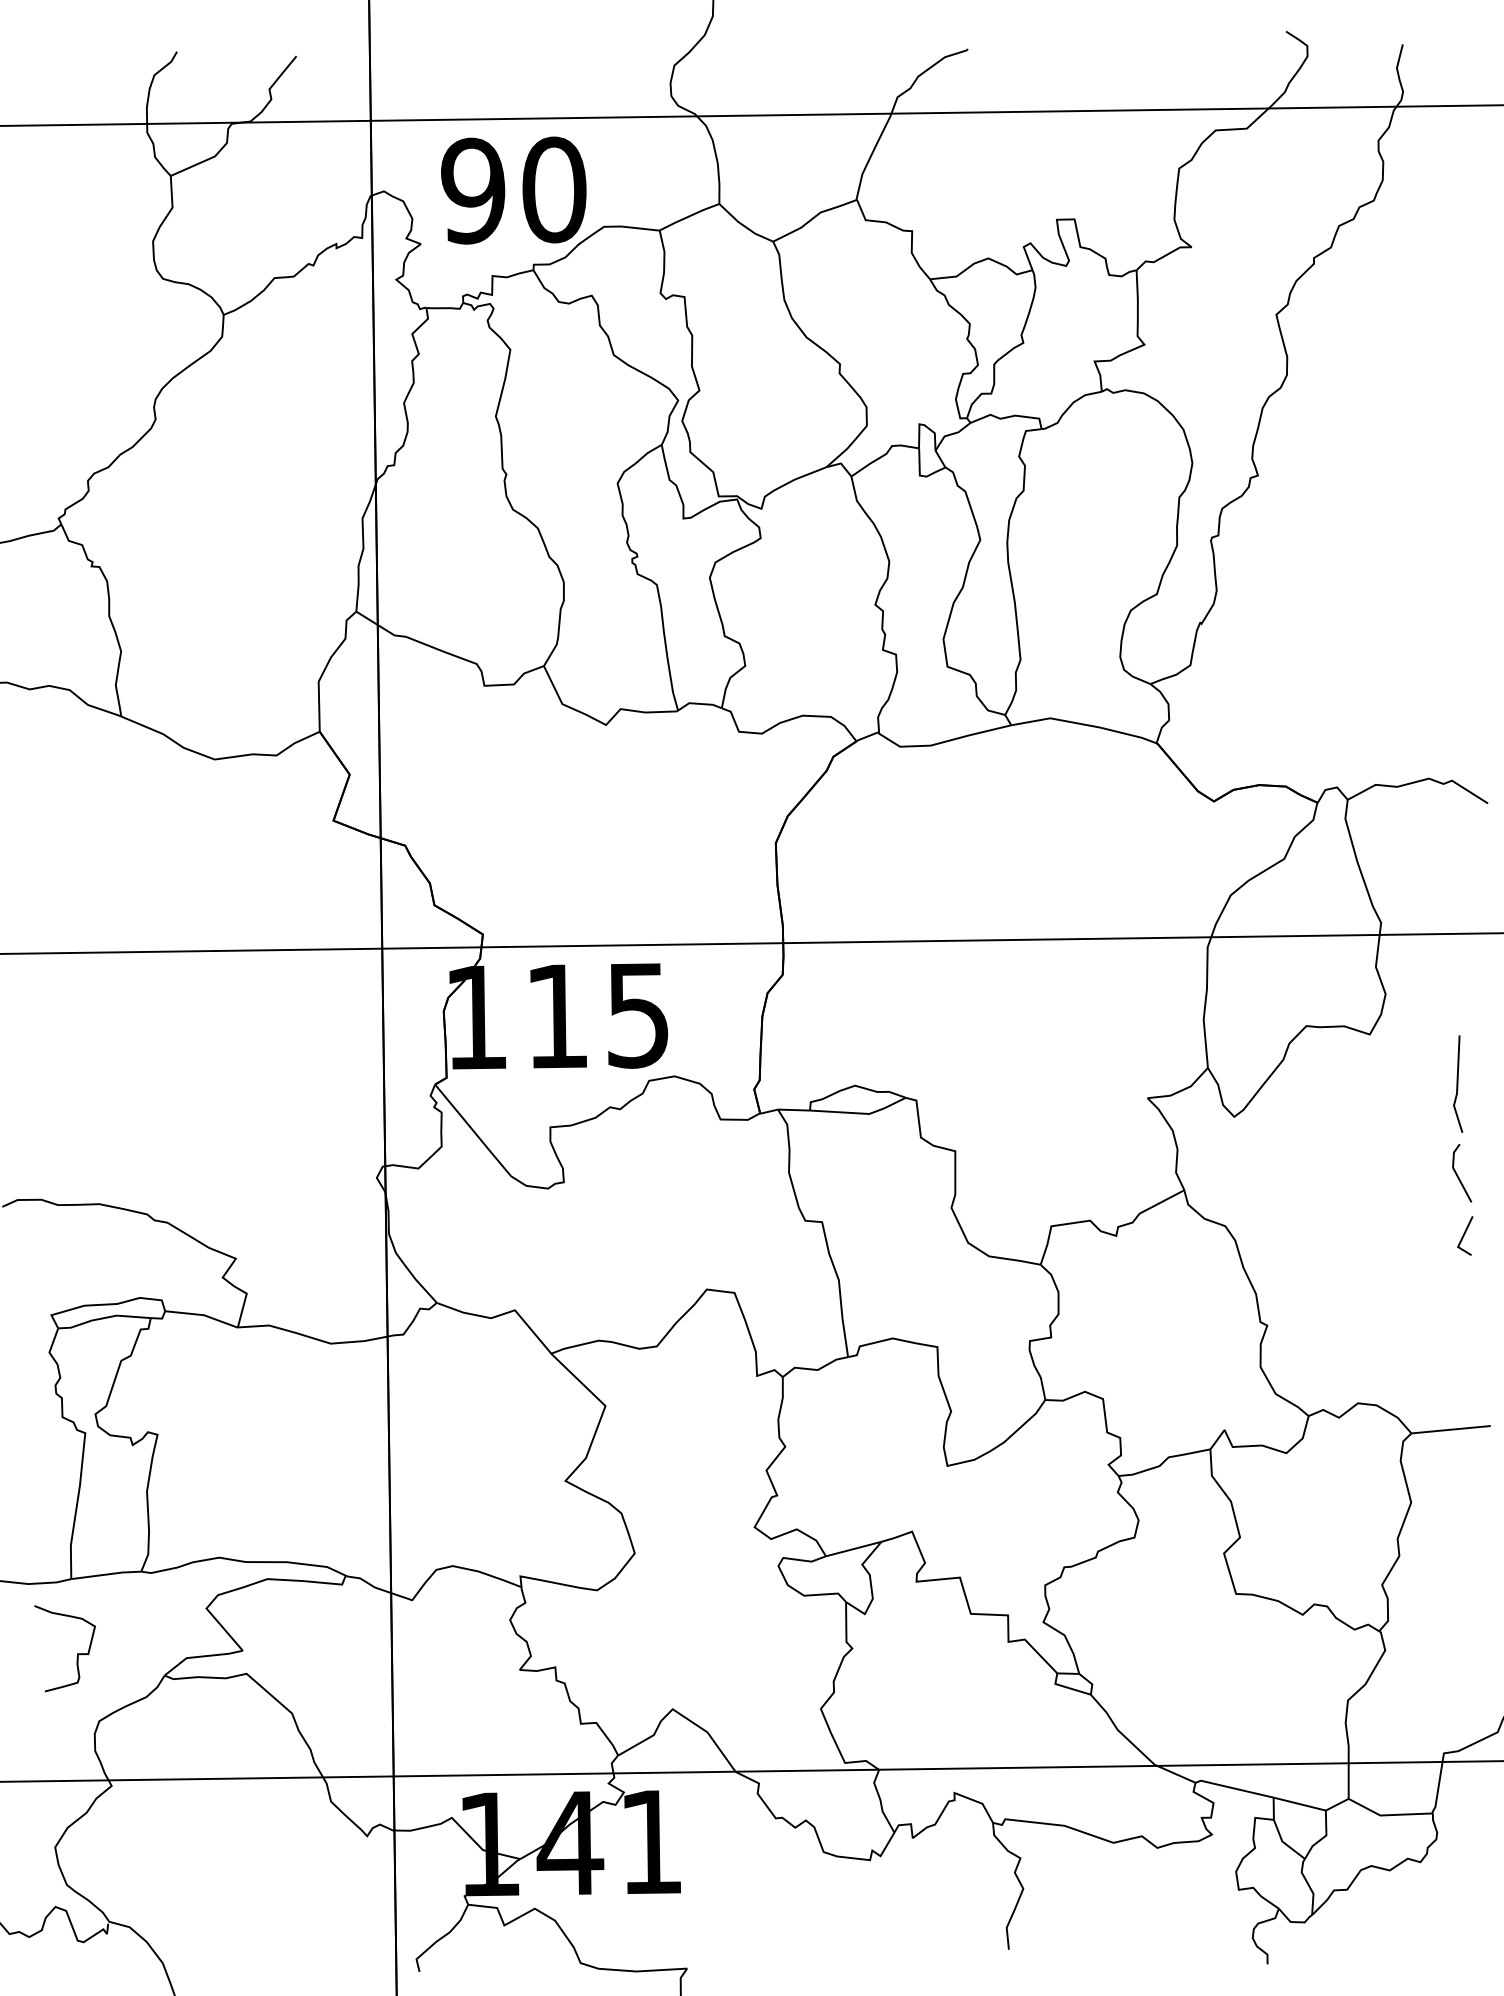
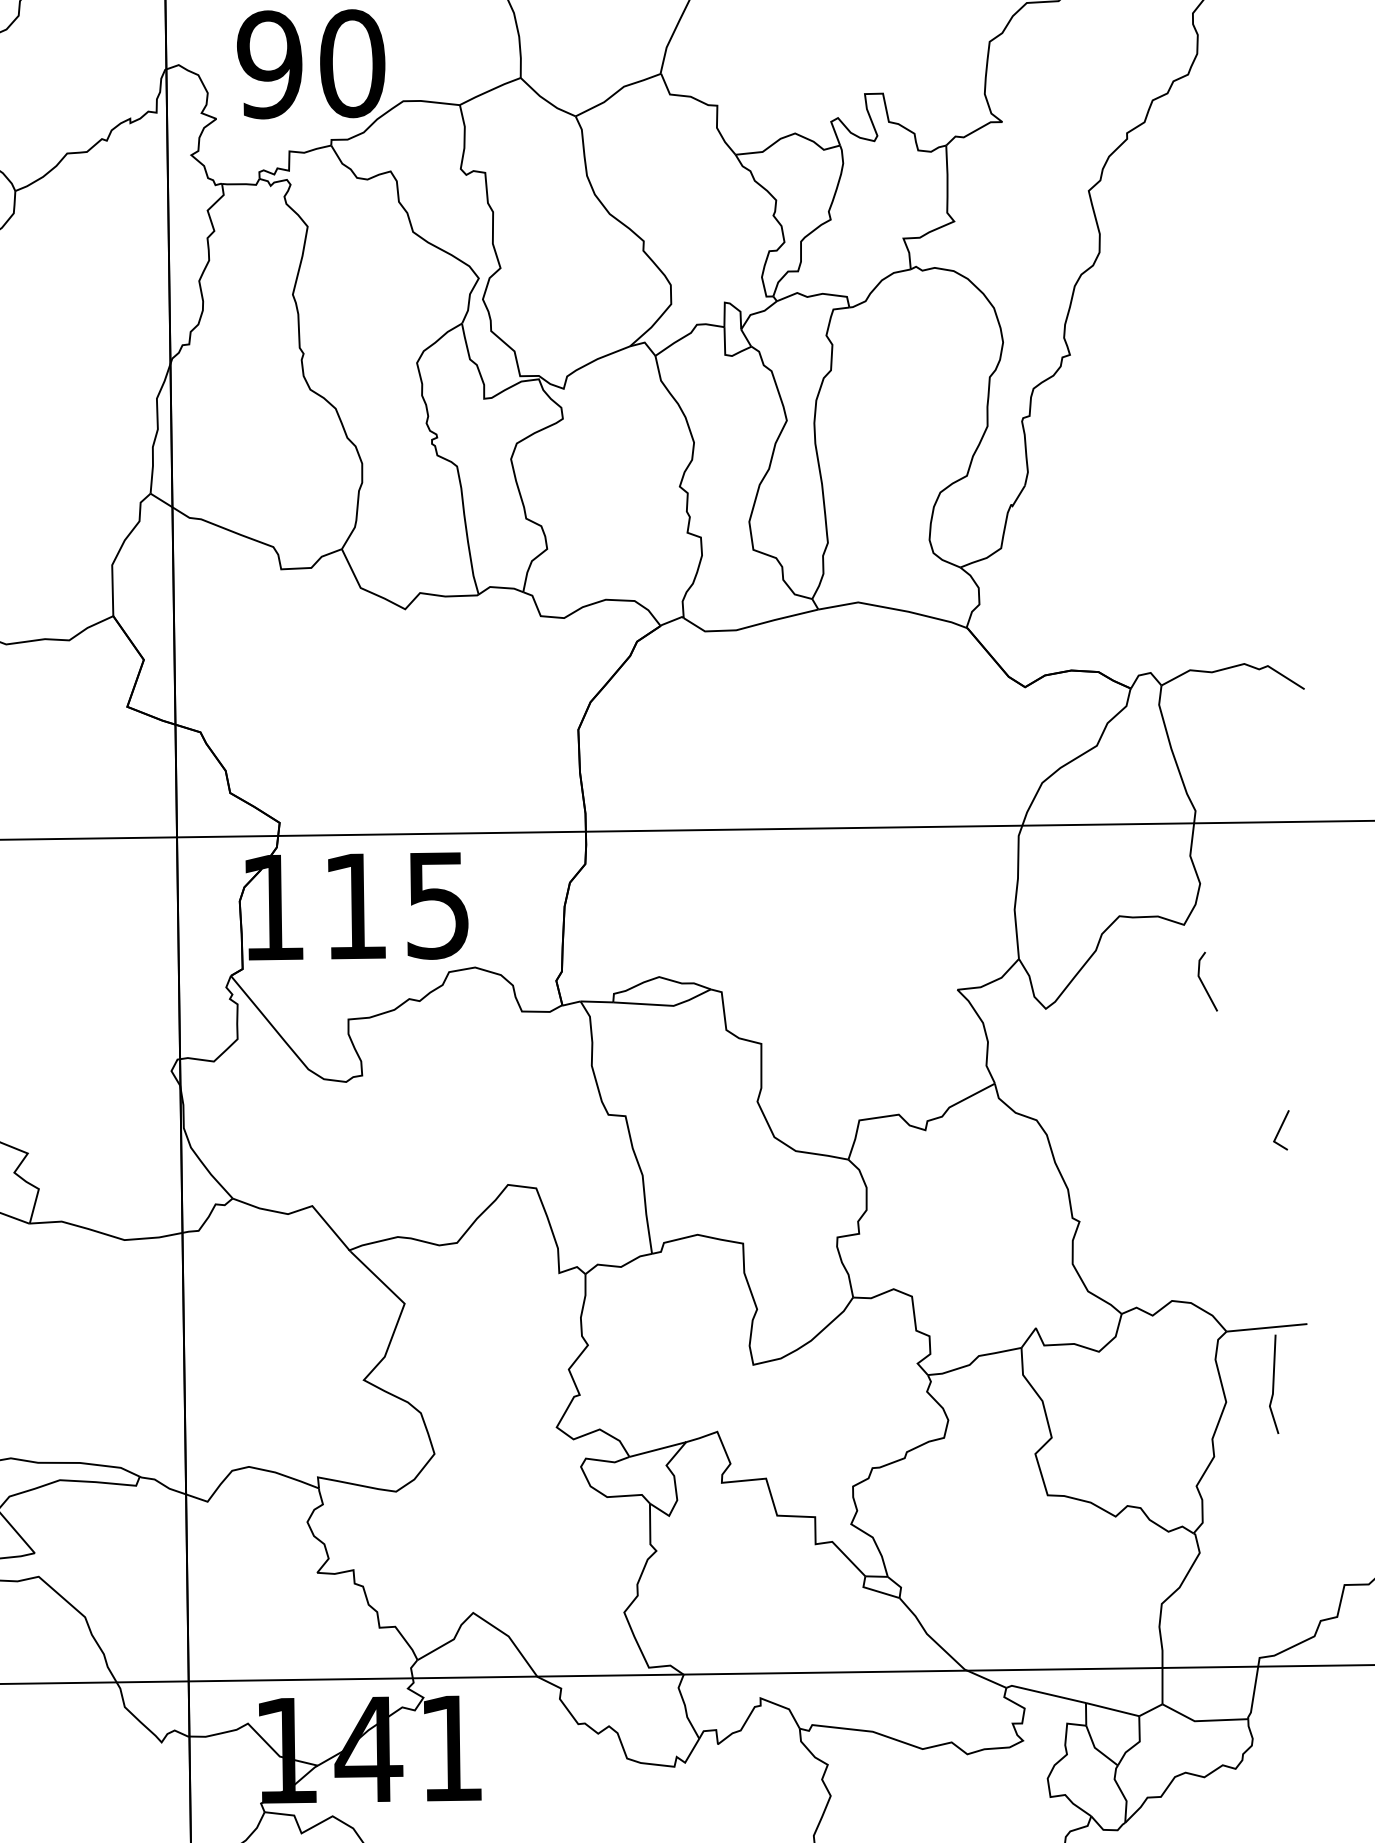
line: (1458, 1083) -> (1274, 1383), moved
line: (1458, 1175) -> (1204, 983), moved

